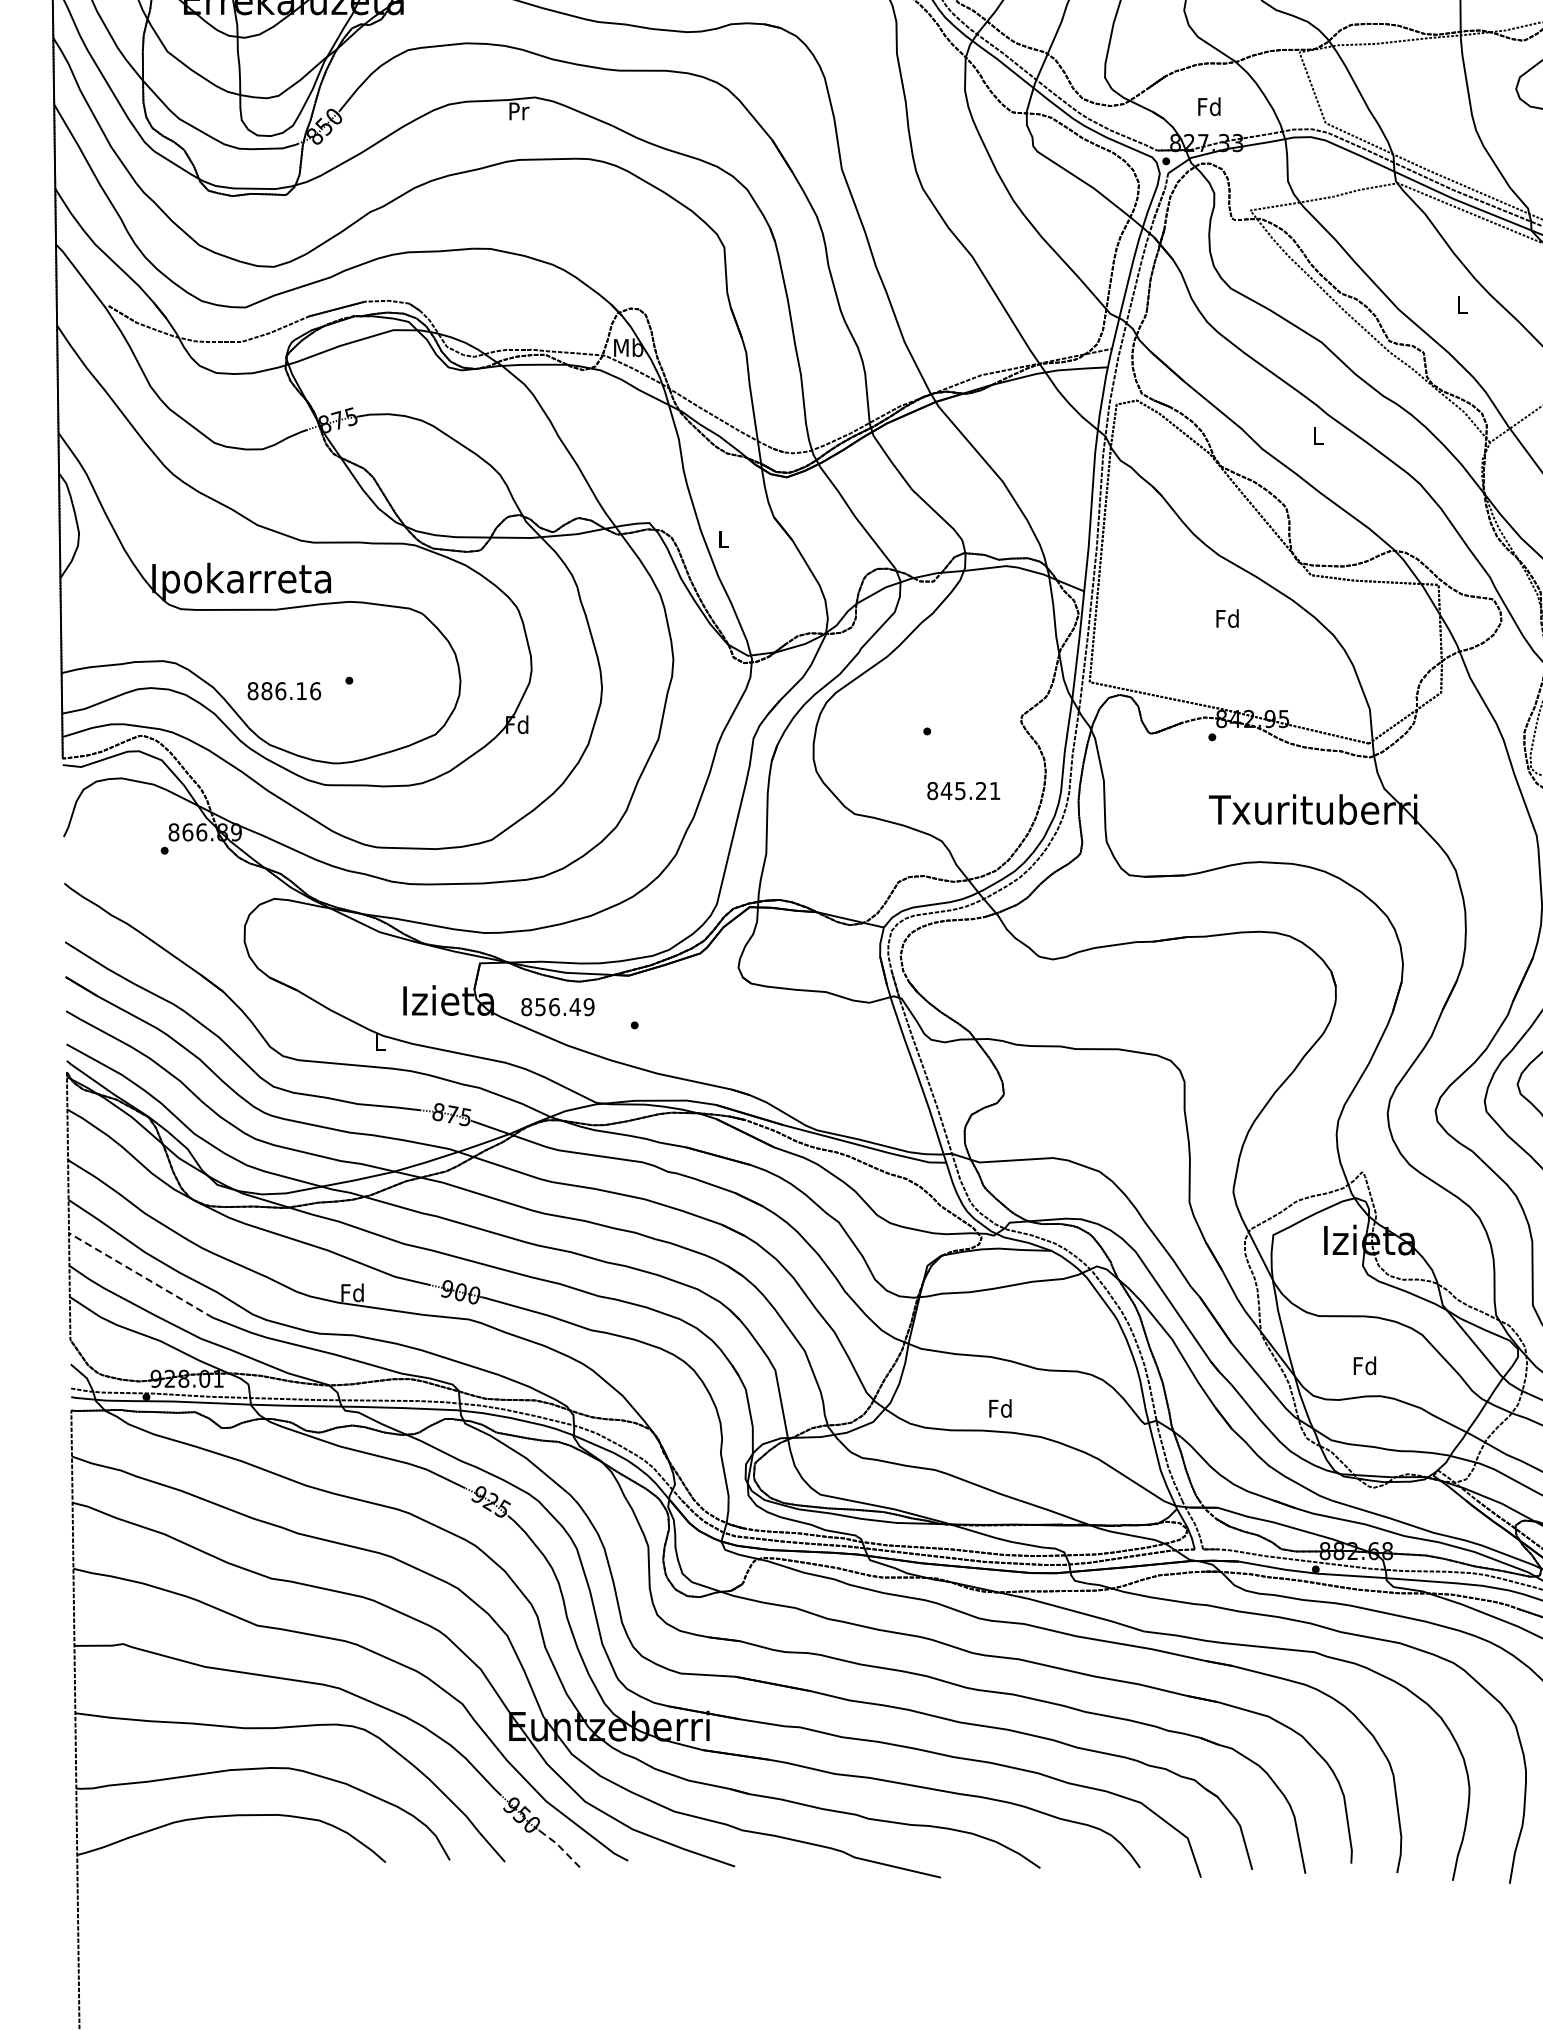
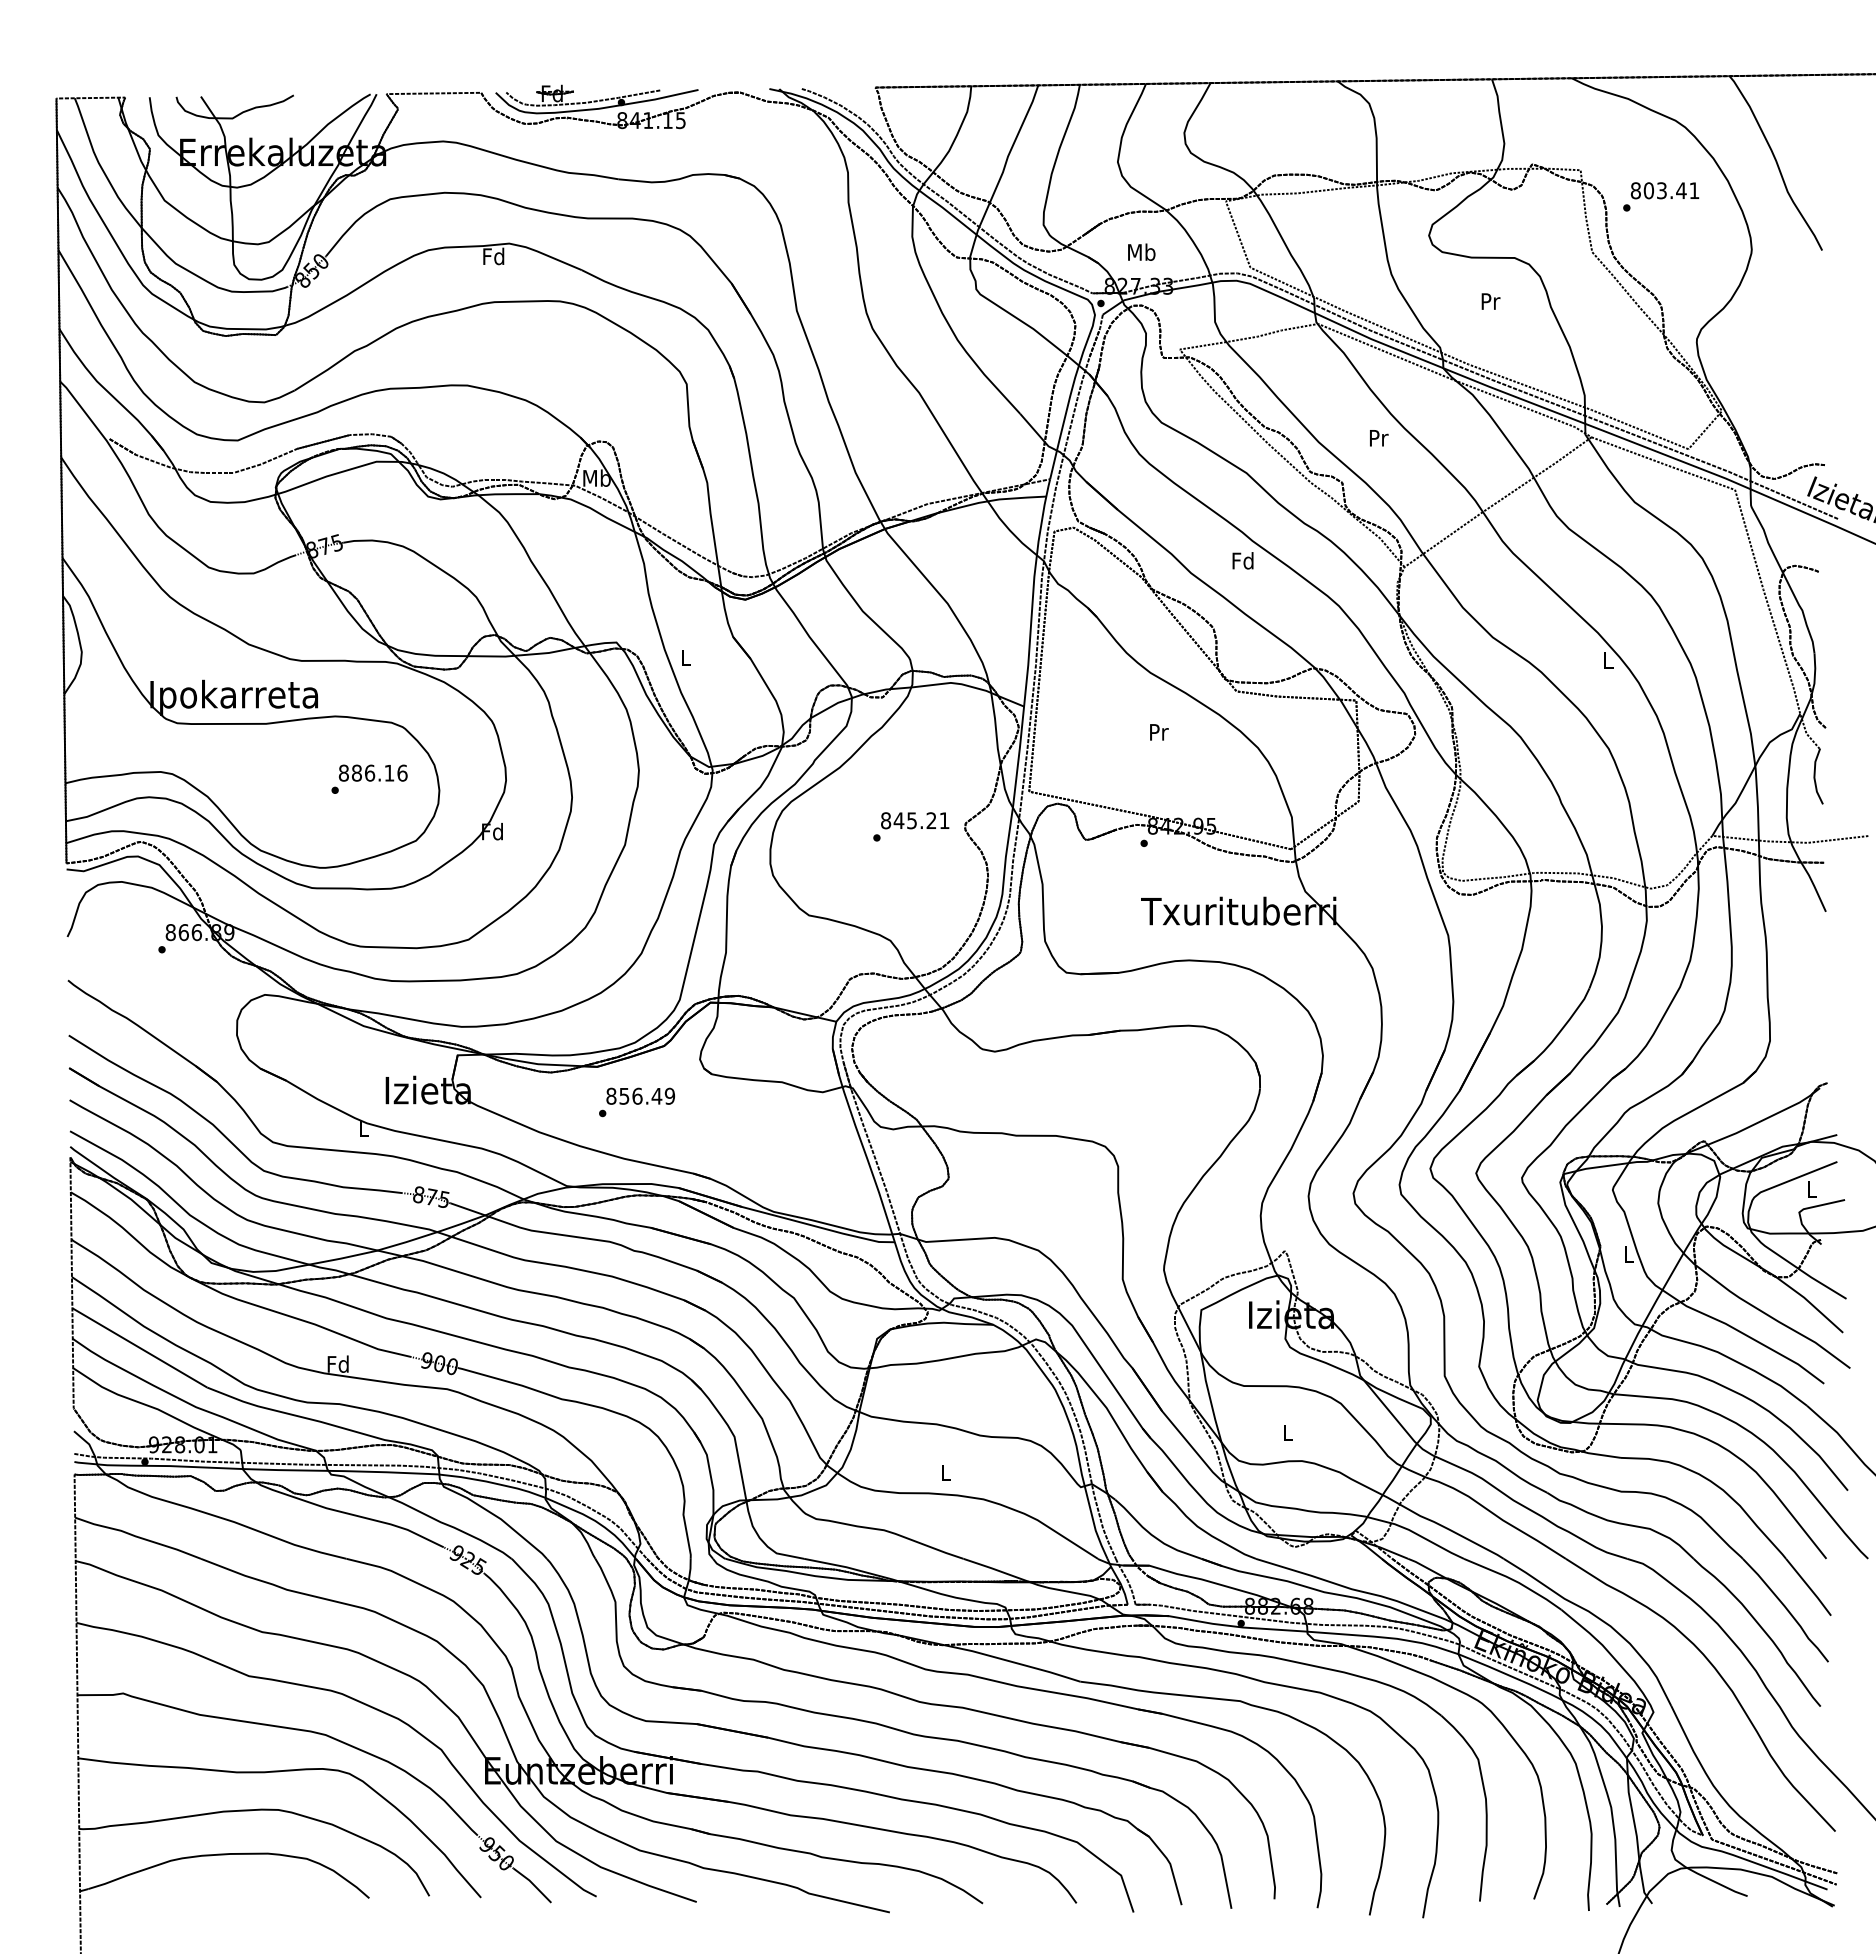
text: (1209, 105) -> (1141, 251), Fd -> Mb
text: (518, 111) -> (493, 256), Pr -> Fd
text: (1463, 305) -> (1379, 438), L -> Pr
text: (1317, 435) -> (1242, 560), L -> Fd
text: (1227, 617) -> (1158, 731), Fd -> Pr
text: (284, 690) -> (373, 772), moved
text: (964, 790) -> (915, 820), moved
text: (557, 1006) -> (640, 1095), moved
line: (140, 1275) -> (139, 1347), dashed -> solid
text: (1364, 1365) -> (1286, 1432), Fd -> L
text: (1000, 1408) -> (945, 1472), Fd -> L
line: (559, 1846) -> (532, 1883), dashed -> solid

